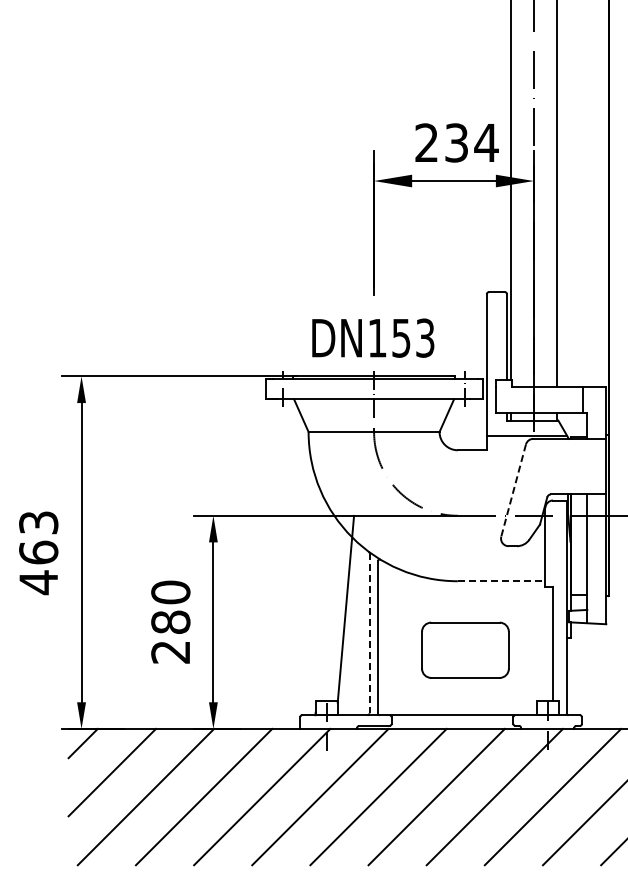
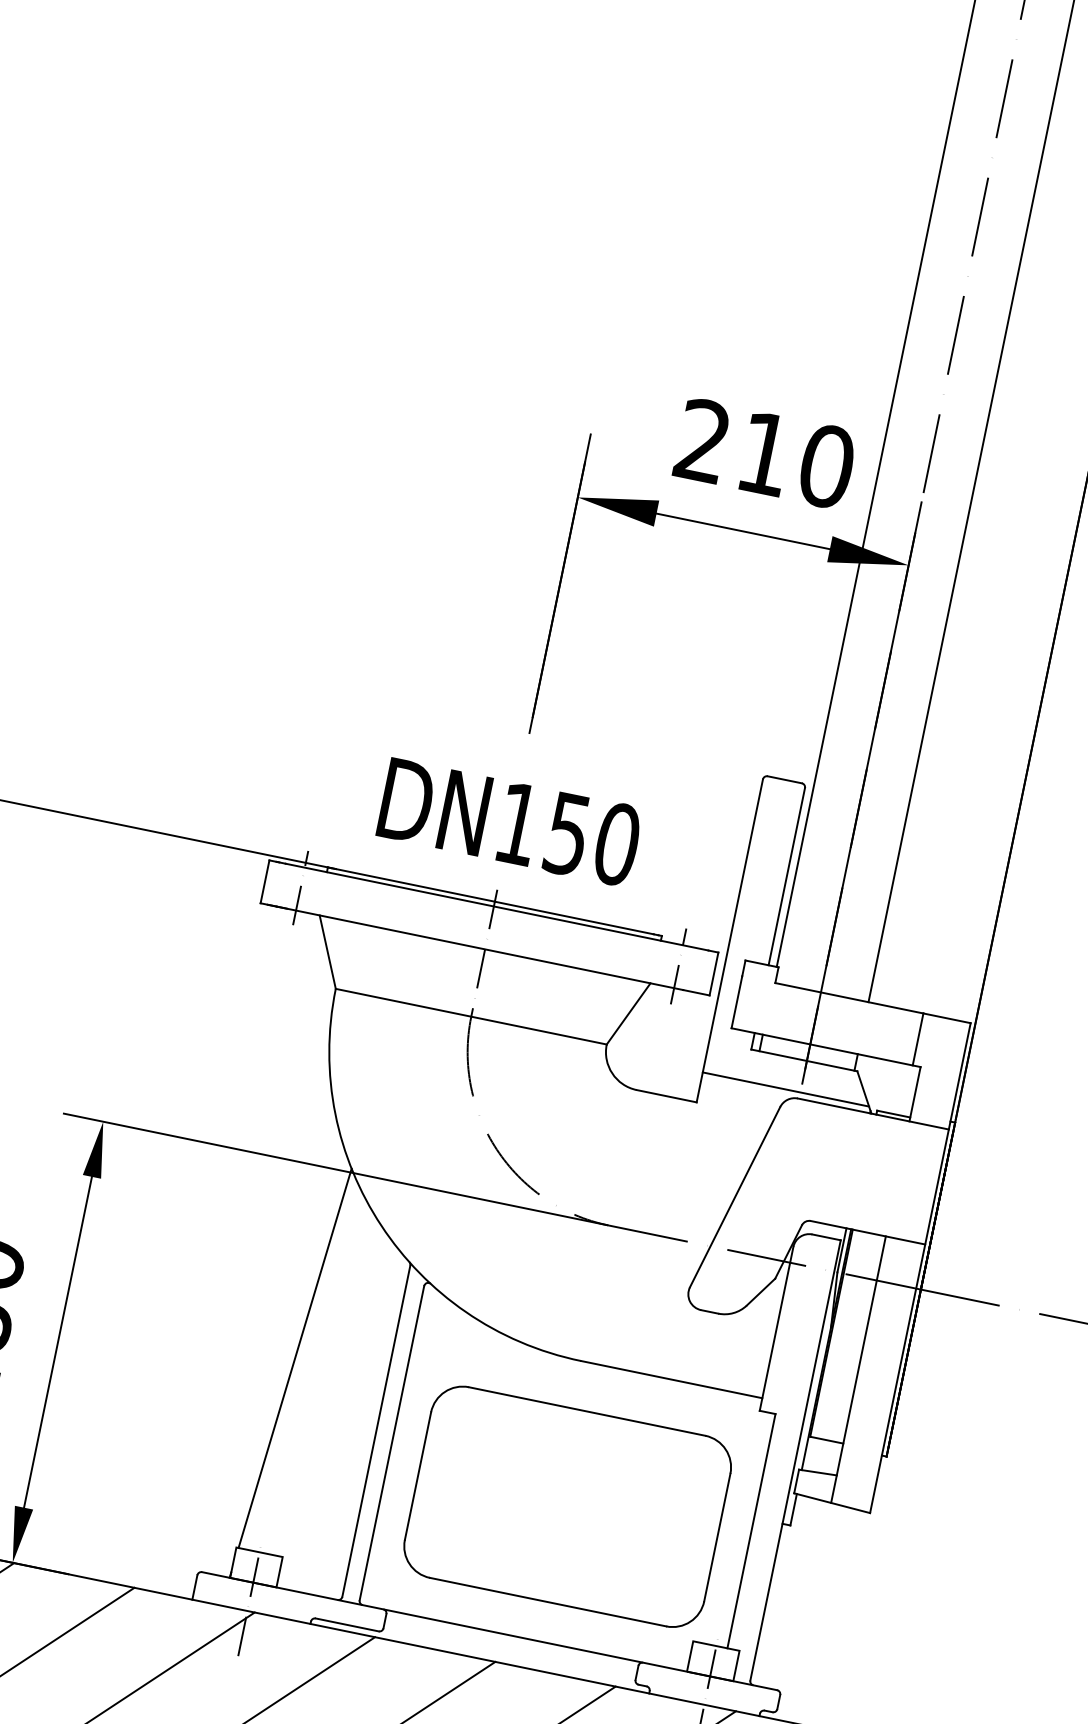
text: (471, 142) -> (795, 459), 234 -> 210
text: (425, 337) -> (617, 842), DN153 -> DN150
line: (513, 490) -> (734, 1196), dashed -> solid
line: (501, 581) -> (671, 1380), dashed -> solid
line: (345, 608) -> (294, 1356), moved
line: (369, 633) -> (376, 1431), dashed -> solid
part: (465, 650) -> (567, 1507), size x1.67

